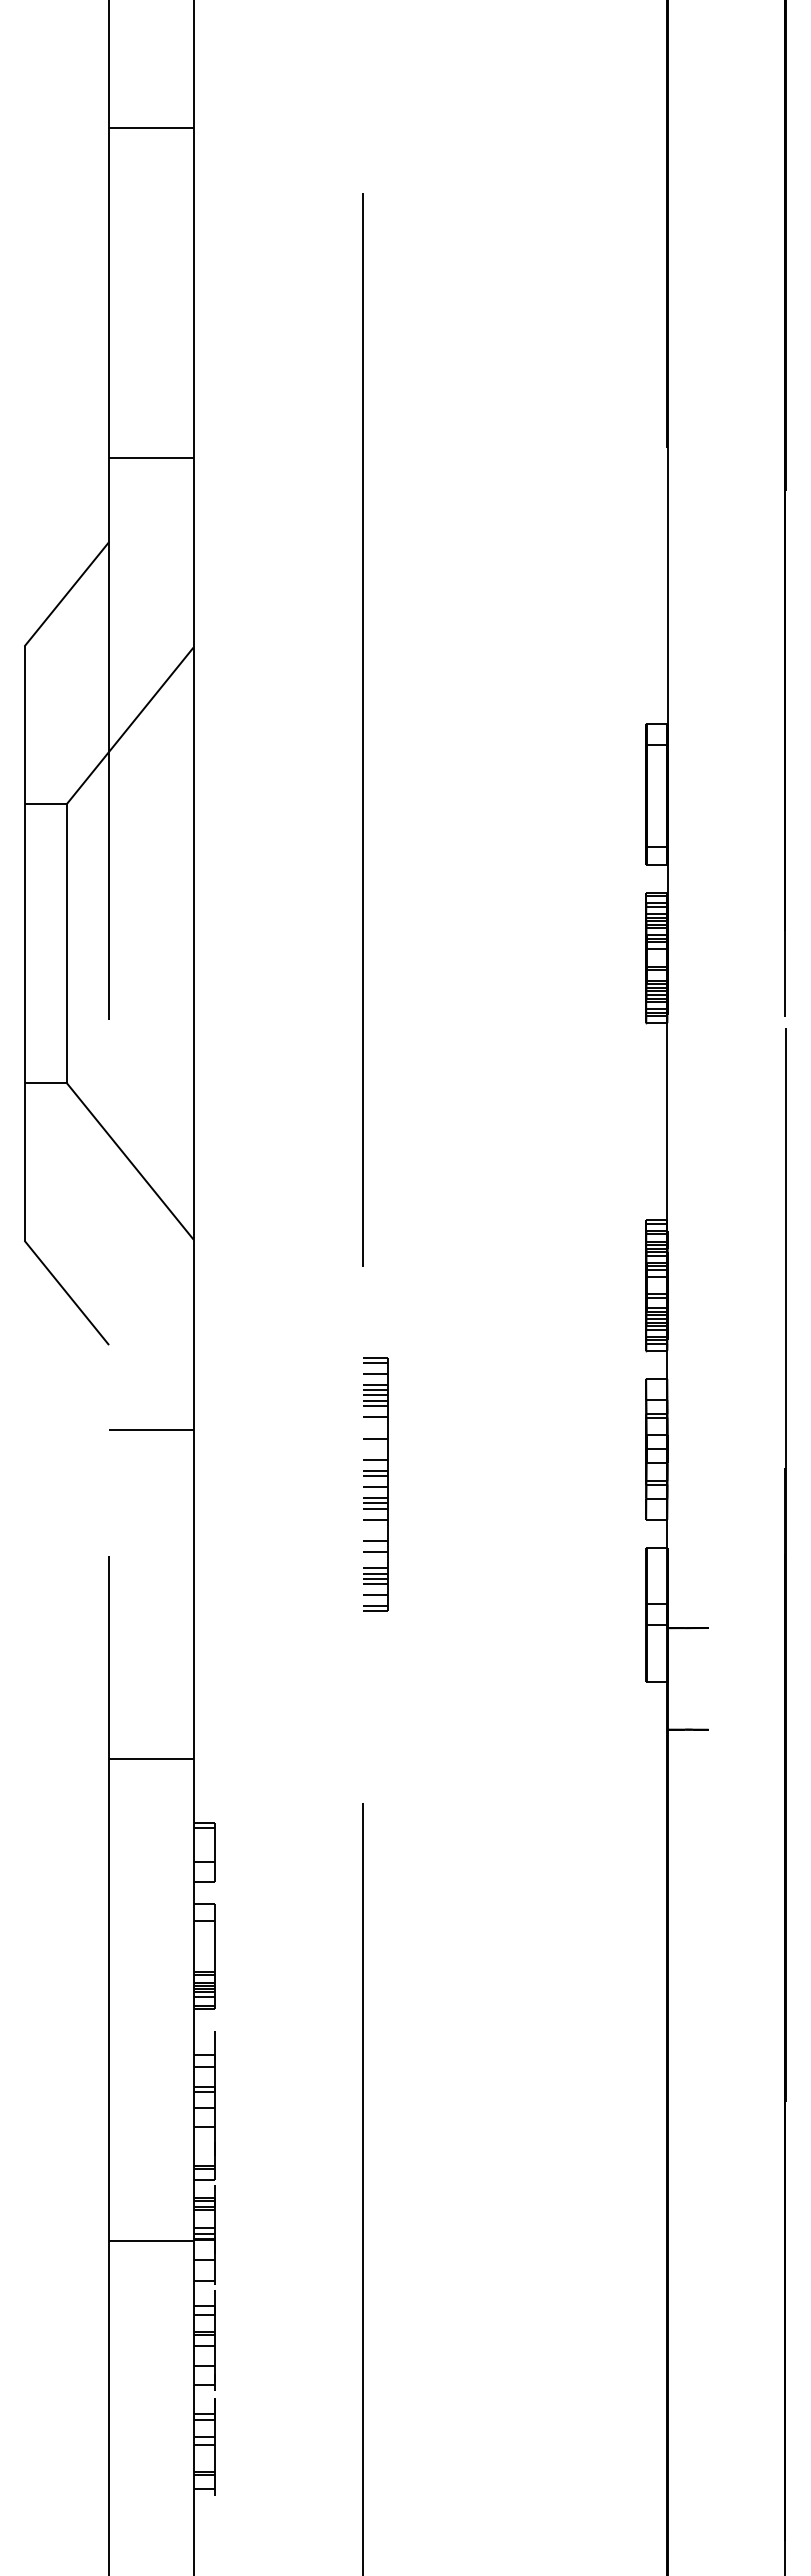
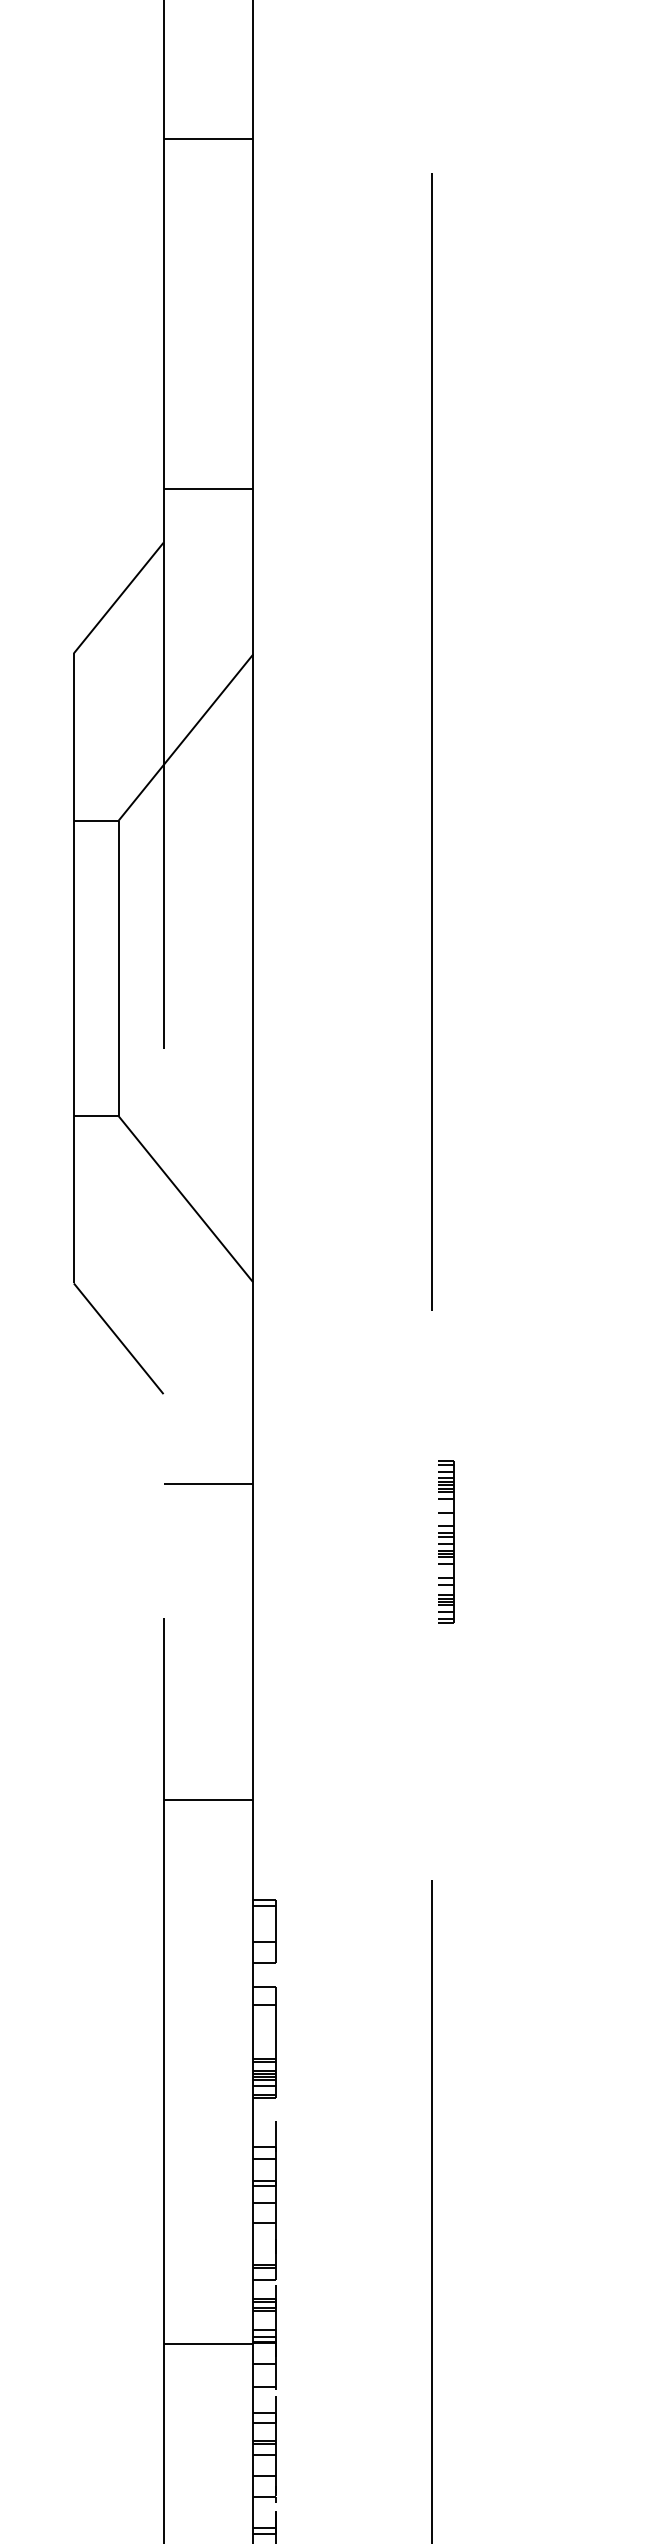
line: (151, 128) -> (208, 139), moved
line: (151, 457) -> (208, 489), moved
part: (375, 1484) -> (446, 1541), size x0.6
line: (151, 1758) -> (208, 1799), moved

